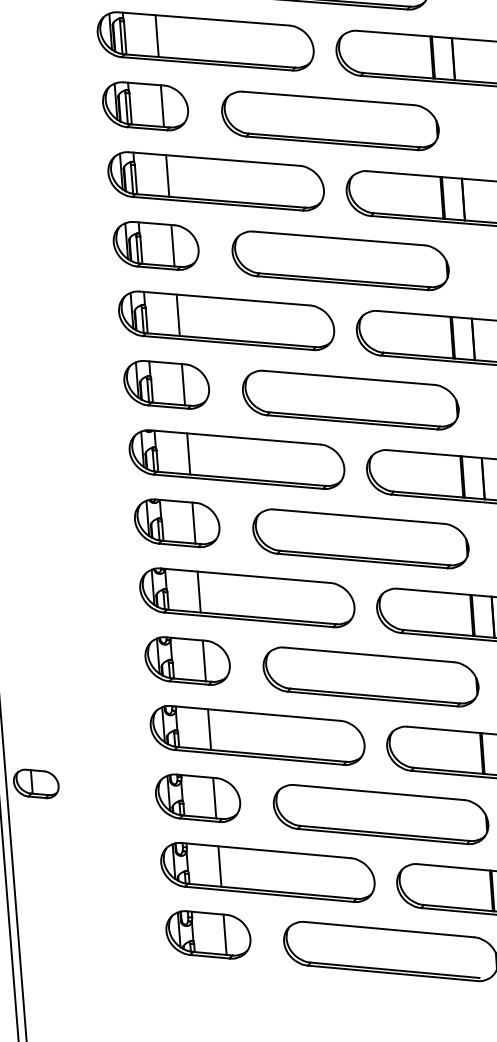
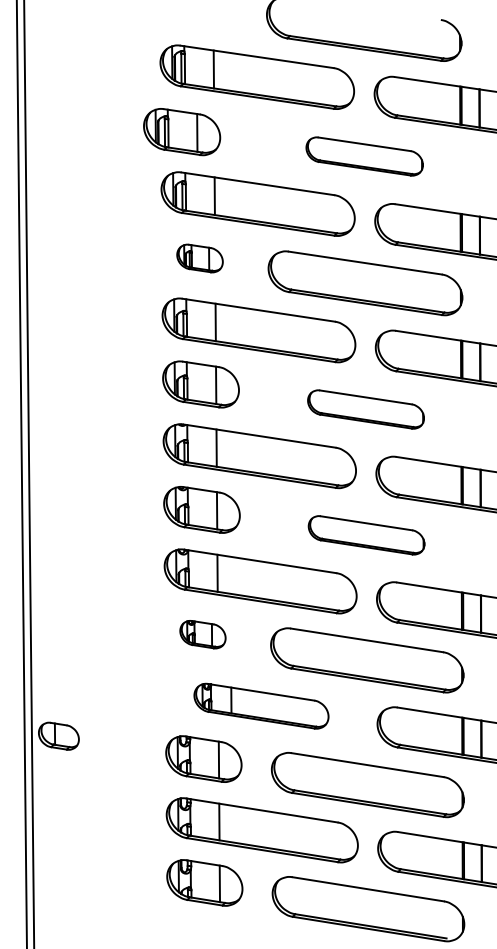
part: (146, 106) -> (182, 132), moved
part: (330, 120) -> (364, 156), size x0.6
part: (155, 245) -> (199, 258), size x0.6
part: (350, 400) -> (365, 409), size x0.6
part: (360, 539) -> (366, 535), size x0.6
part: (187, 660) -> (202, 634), size x0.6
part: (257, 735) -> (261, 706), size x0.7

